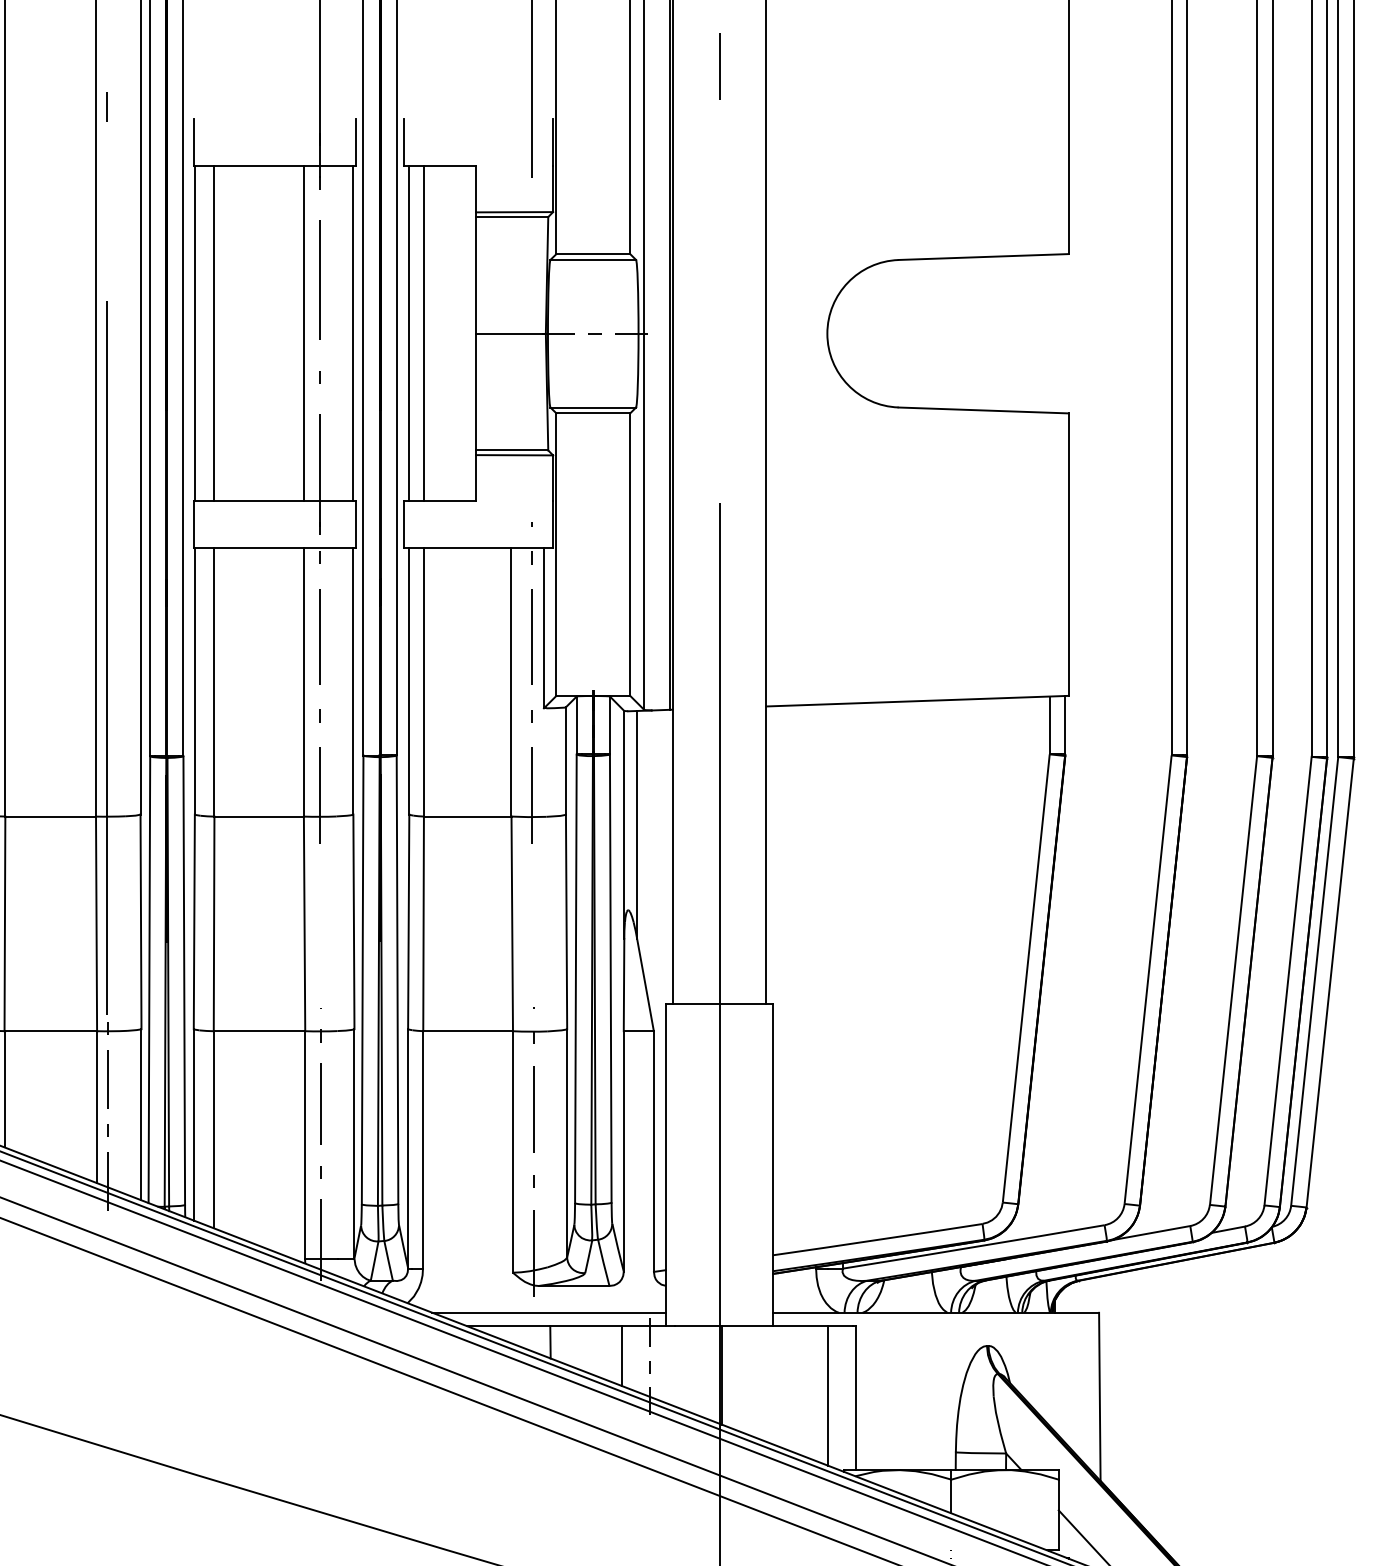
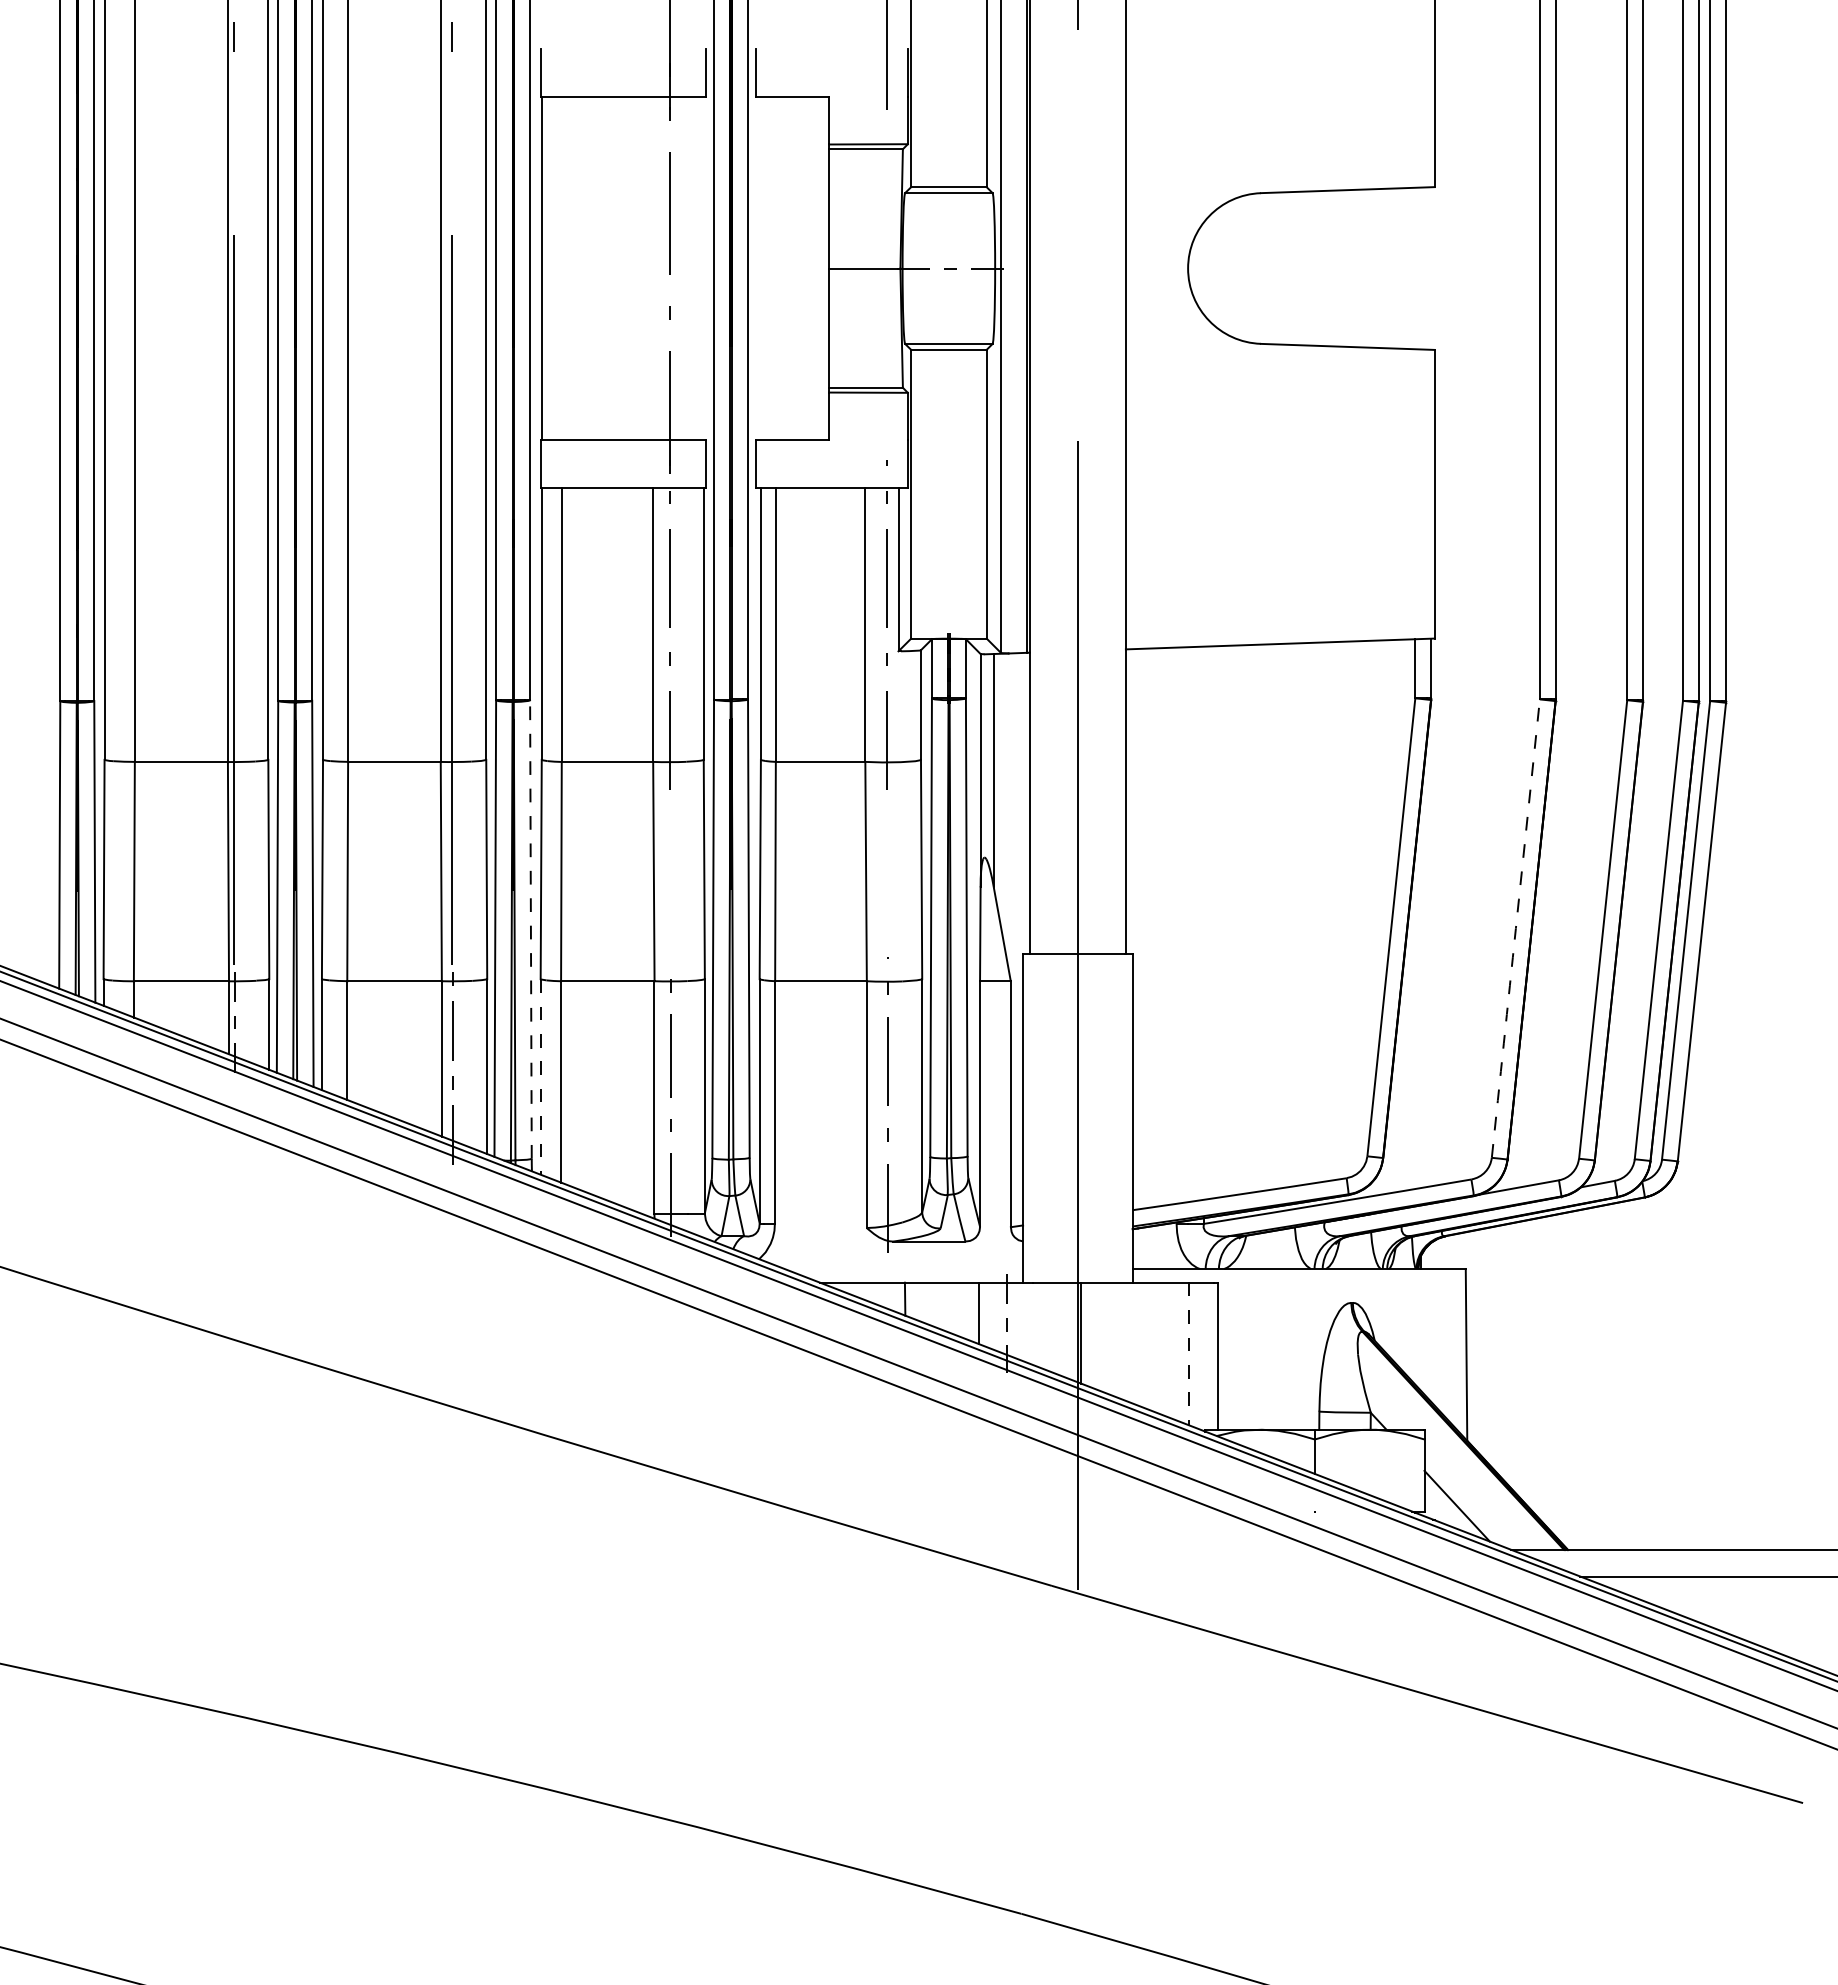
line: (214, 333) -> (561, 268), removed
line: (304, 333) -> (653, 268), removed
line: (353, 333) -> (703, 268), removed
line: (408, 333) -> (760, 268), removed
line: (423, 333) -> (775, 268), removed
line: (183, 979) -> (530, 928), solid -> dashed
arc: (1147, 979) -> (1515, 928), solid -> dashed
line: (193, 1124) -> (540, 1076), solid -> dashed
line: (548, 1313) -> (903, 1269), removed
line: (827, 1396) -> (1188, 1354), solid -> dashed

